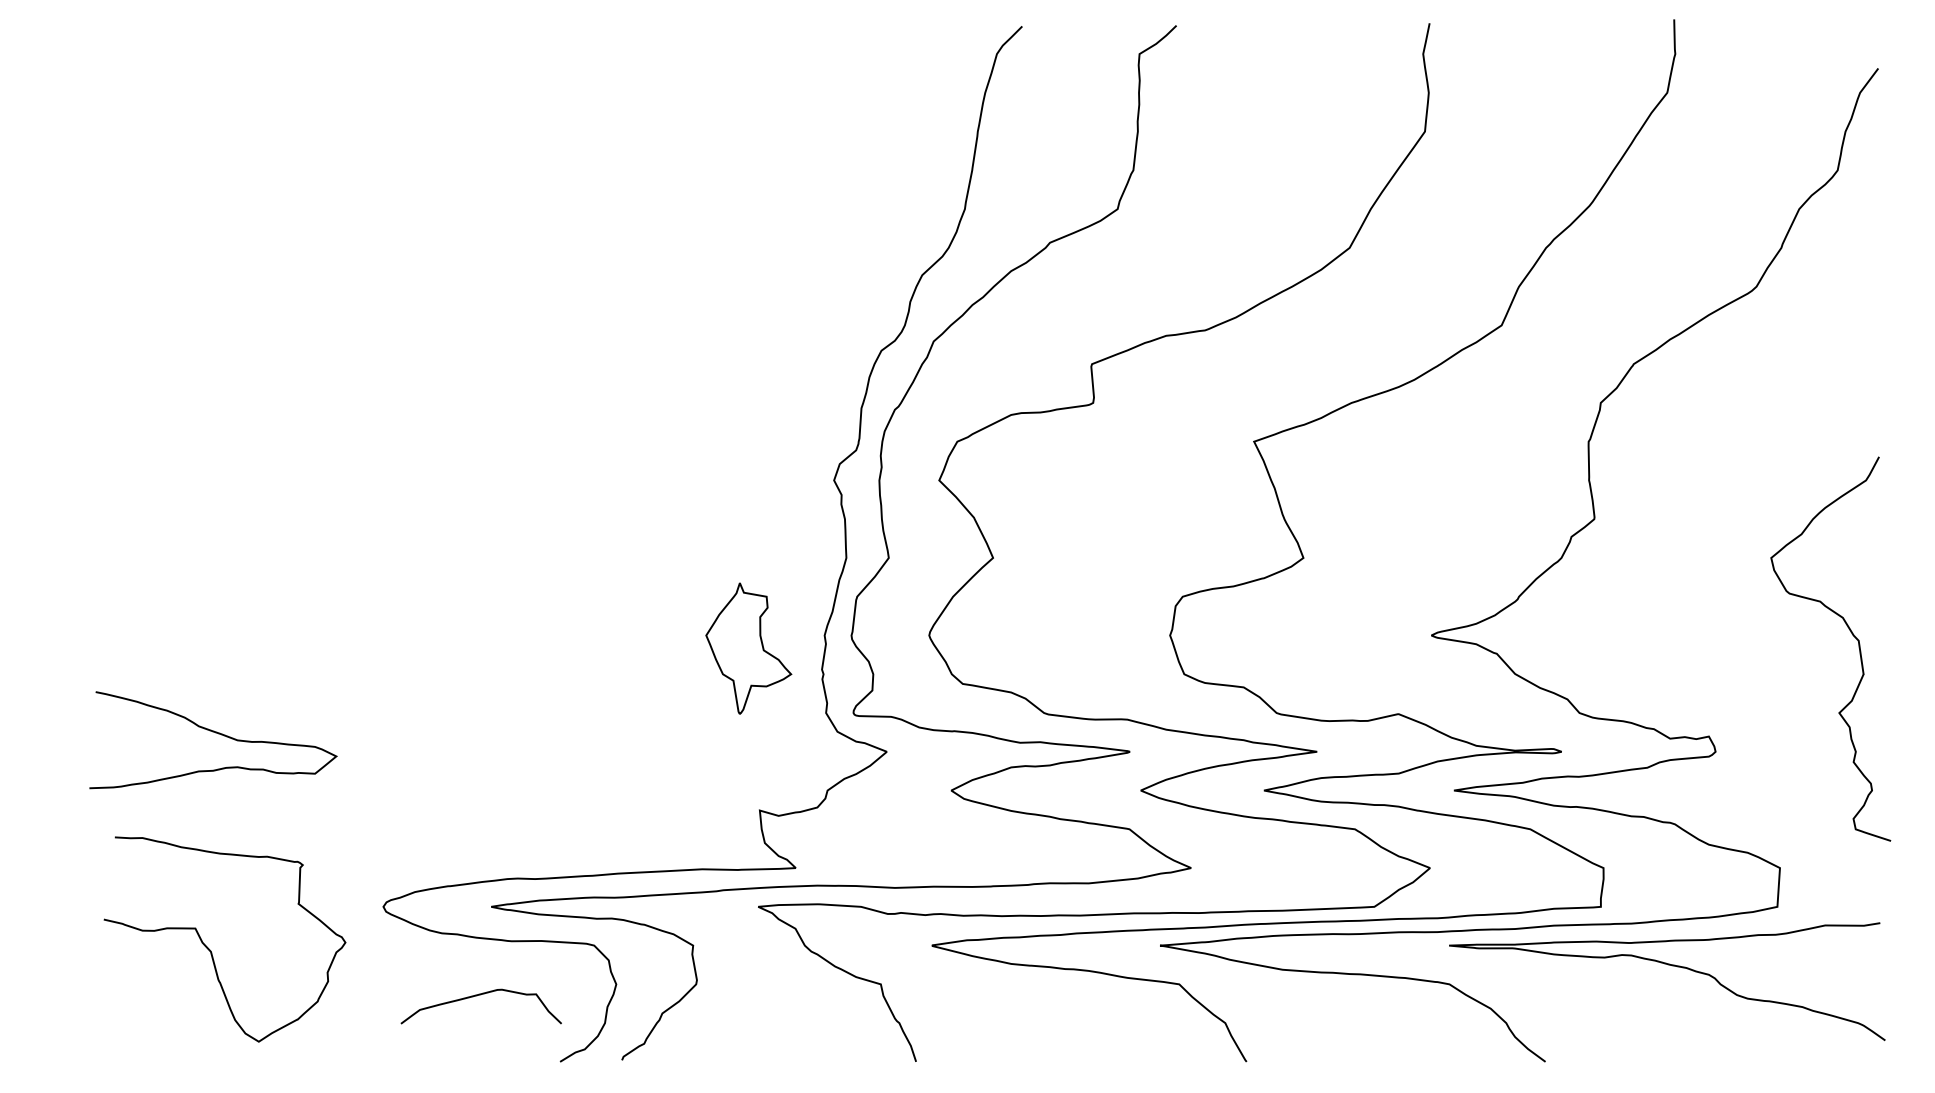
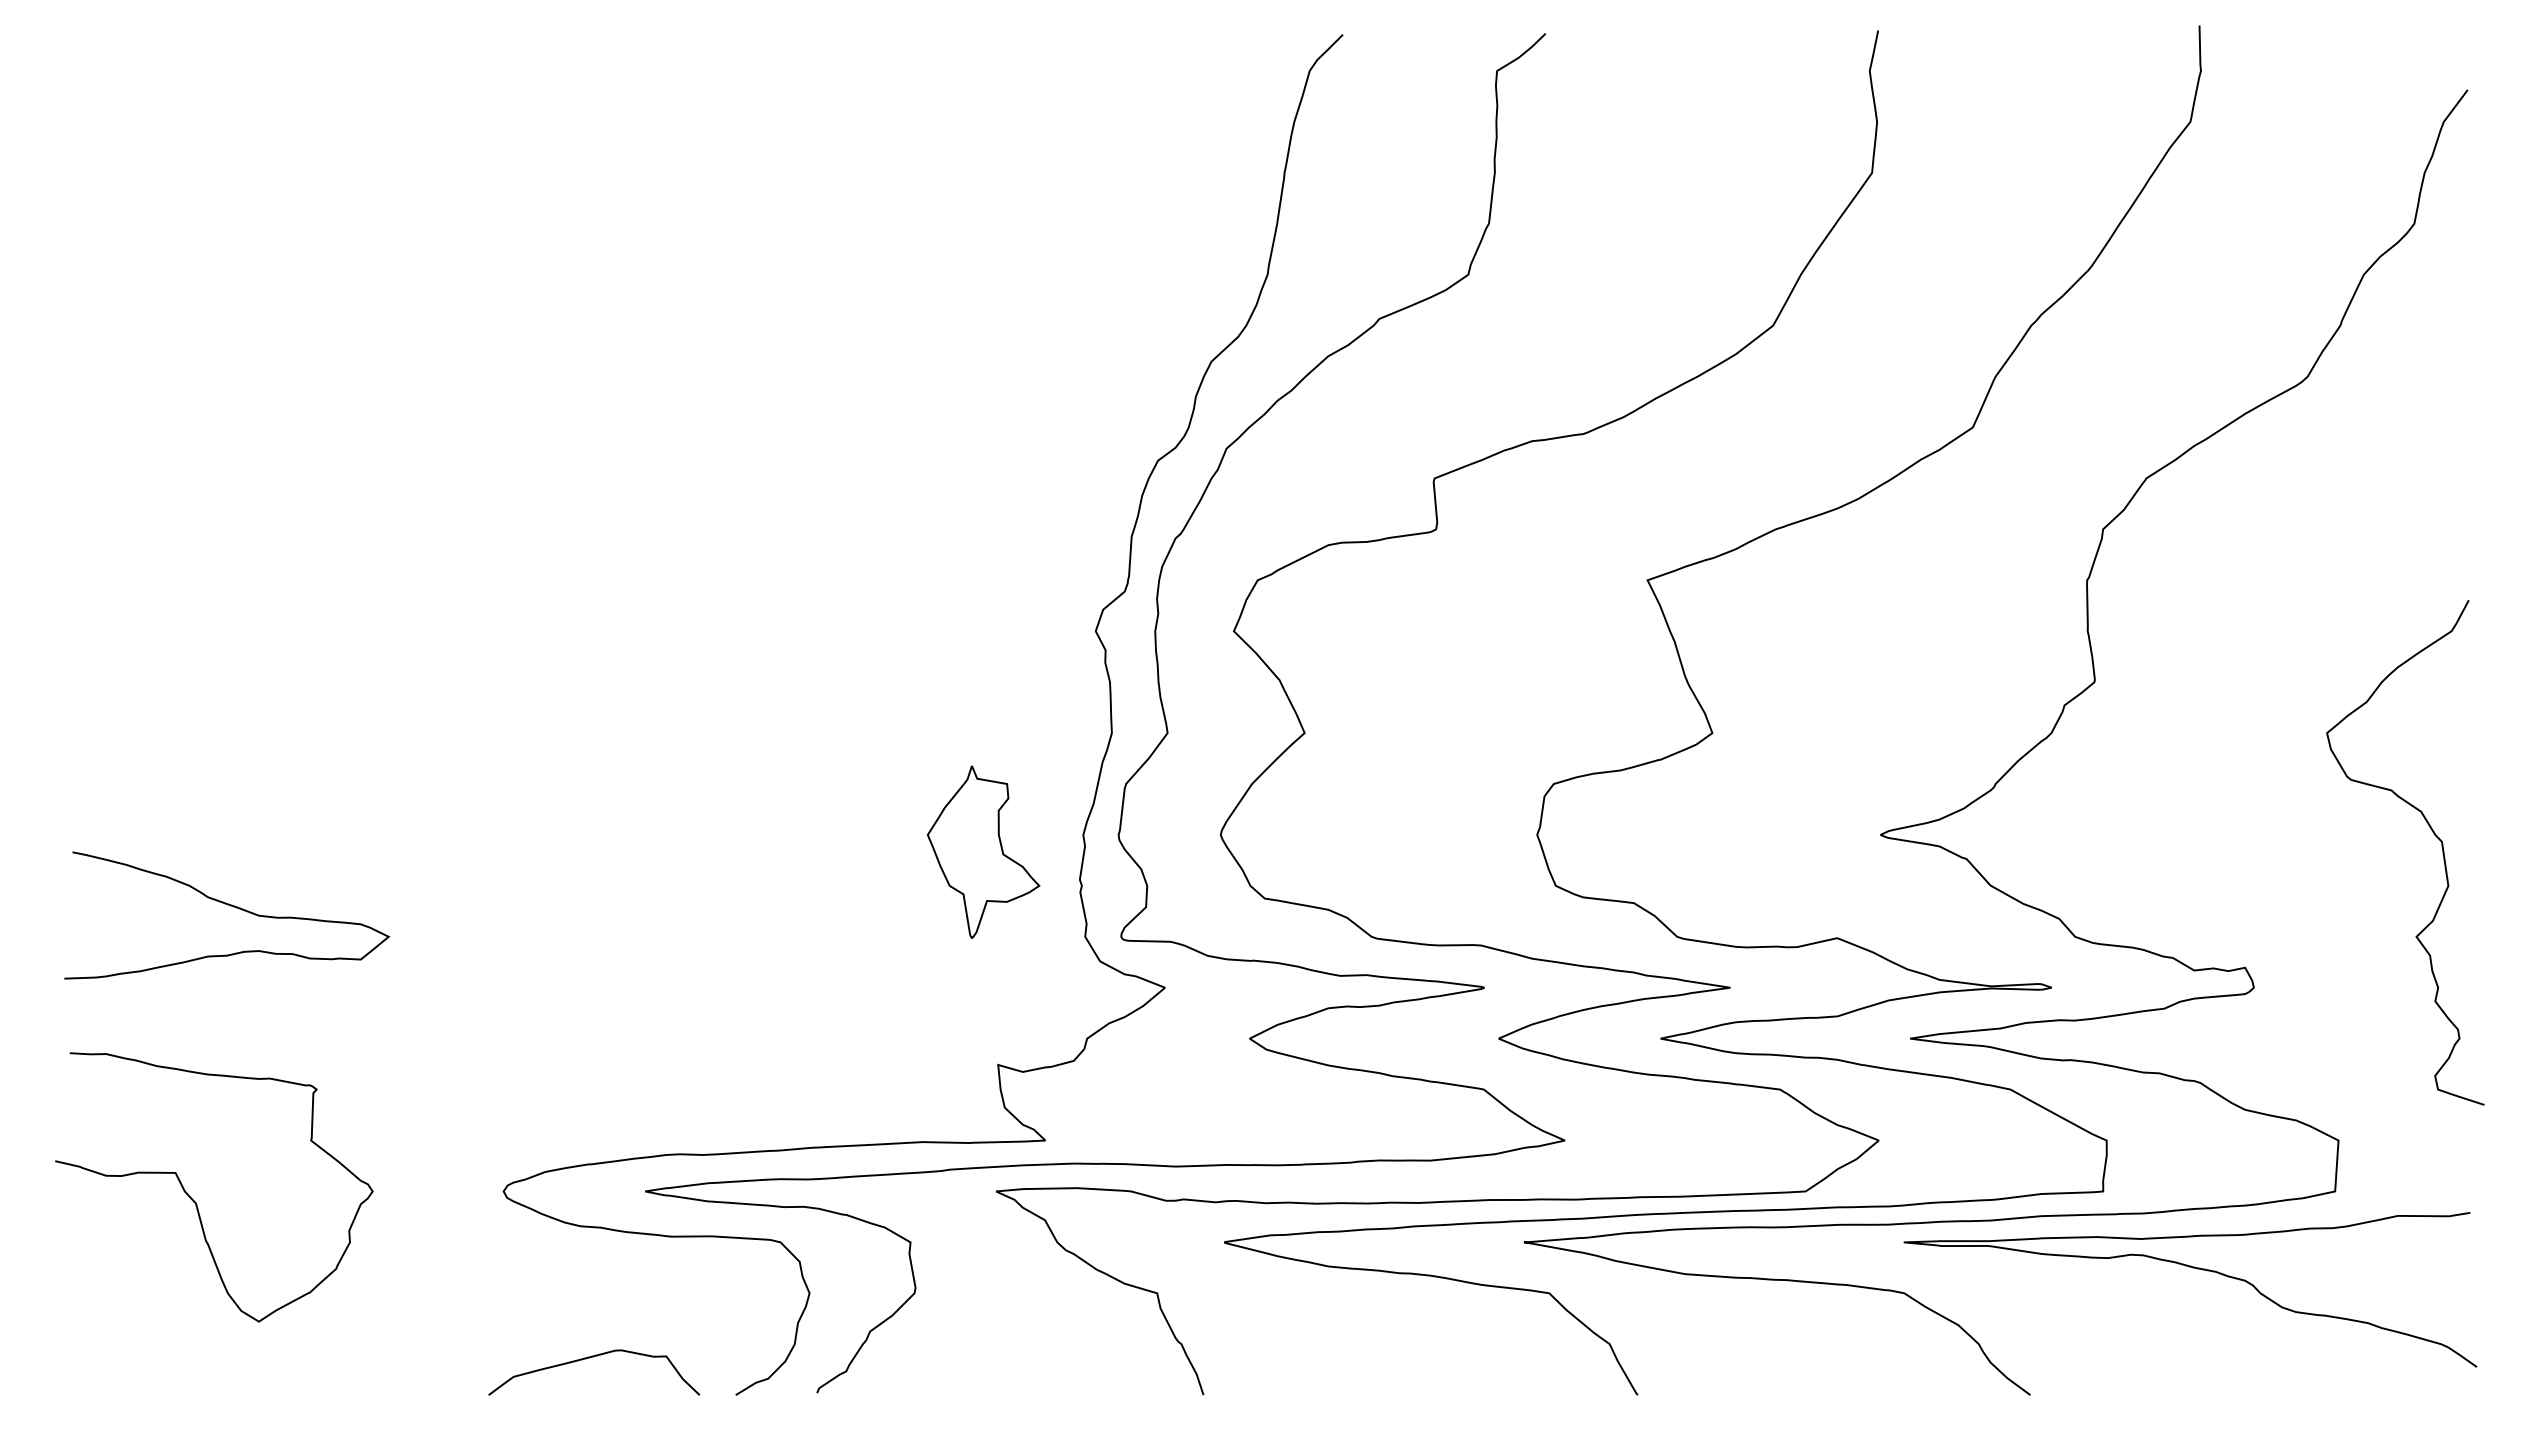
curve: (215, 733) -> (230, 906), moved
curve: (211, 951) -> (196, 1202), moved
curve: (477, 995) -> (589, 1358), moved

